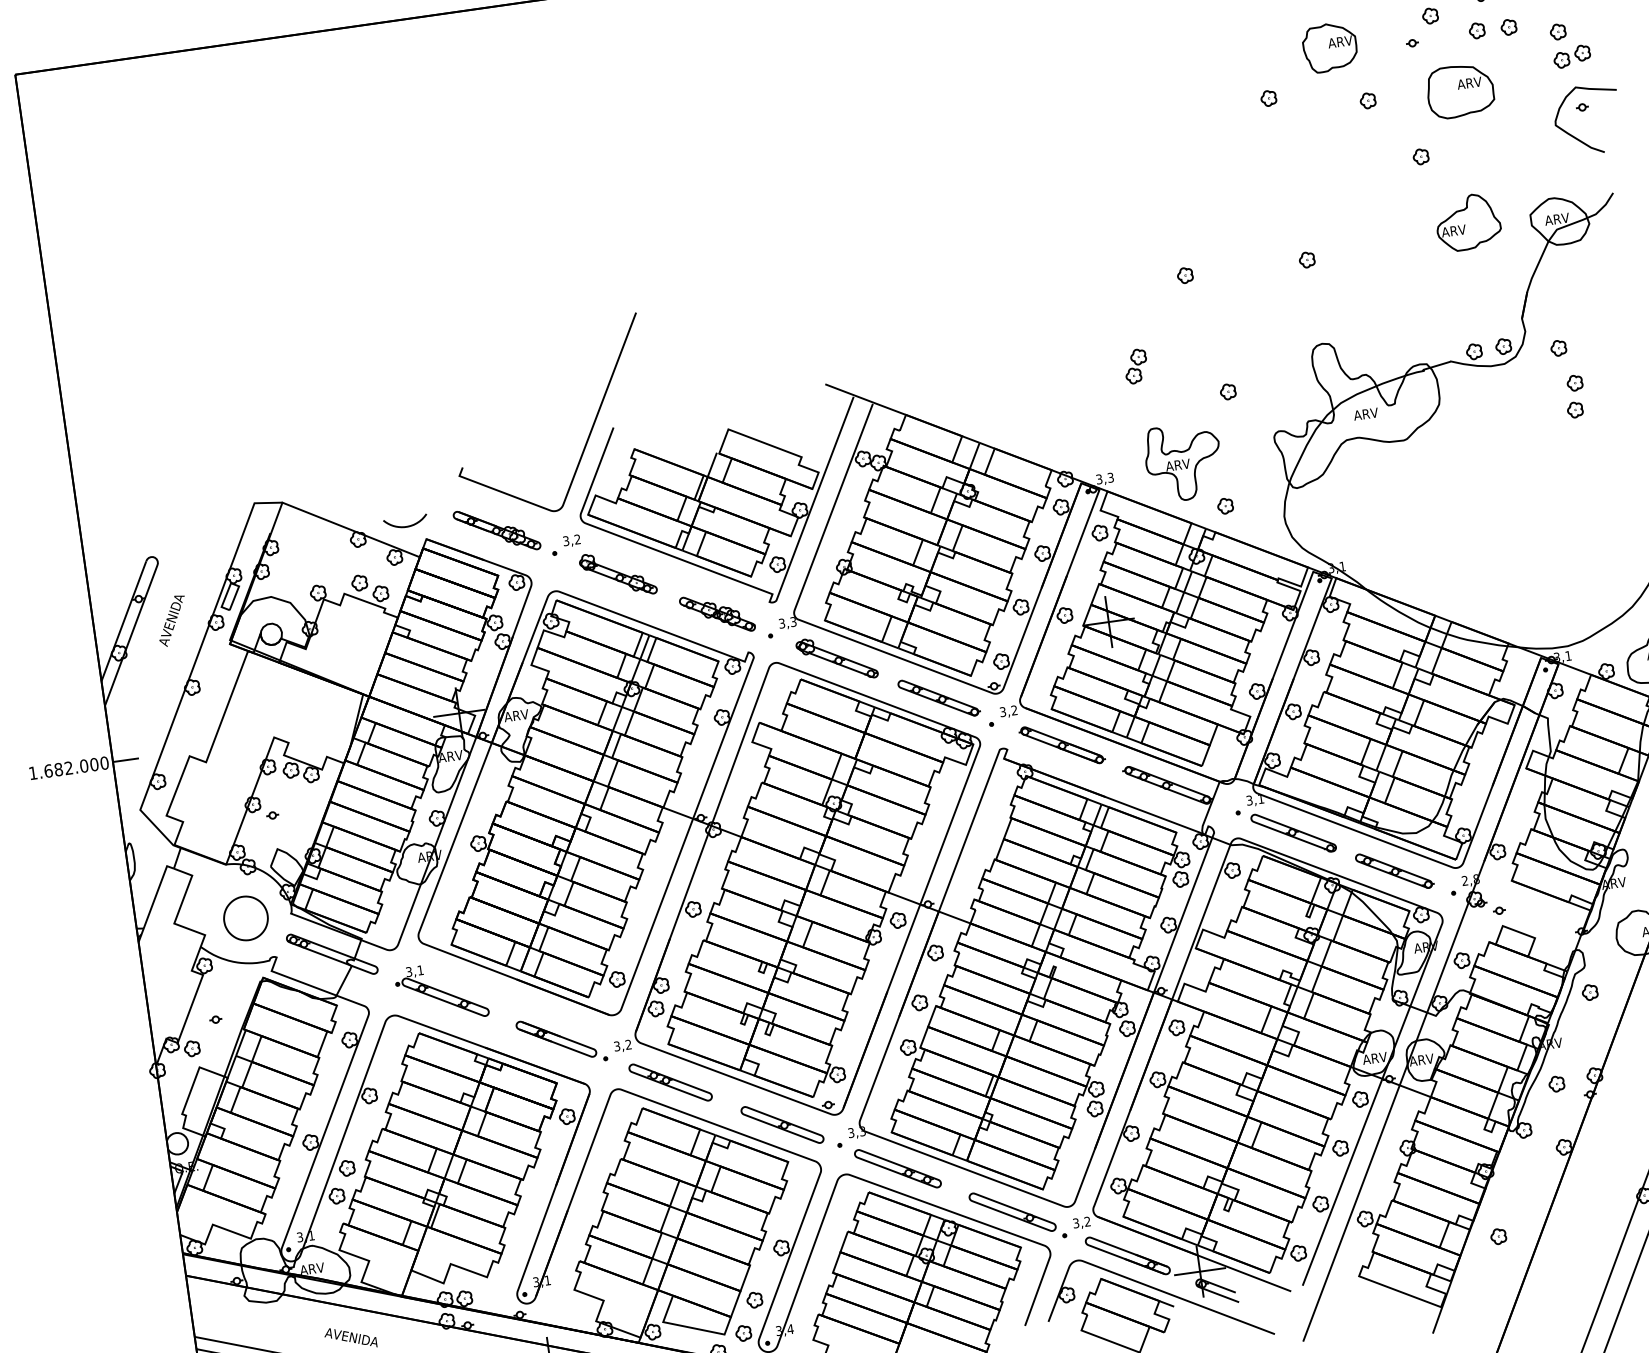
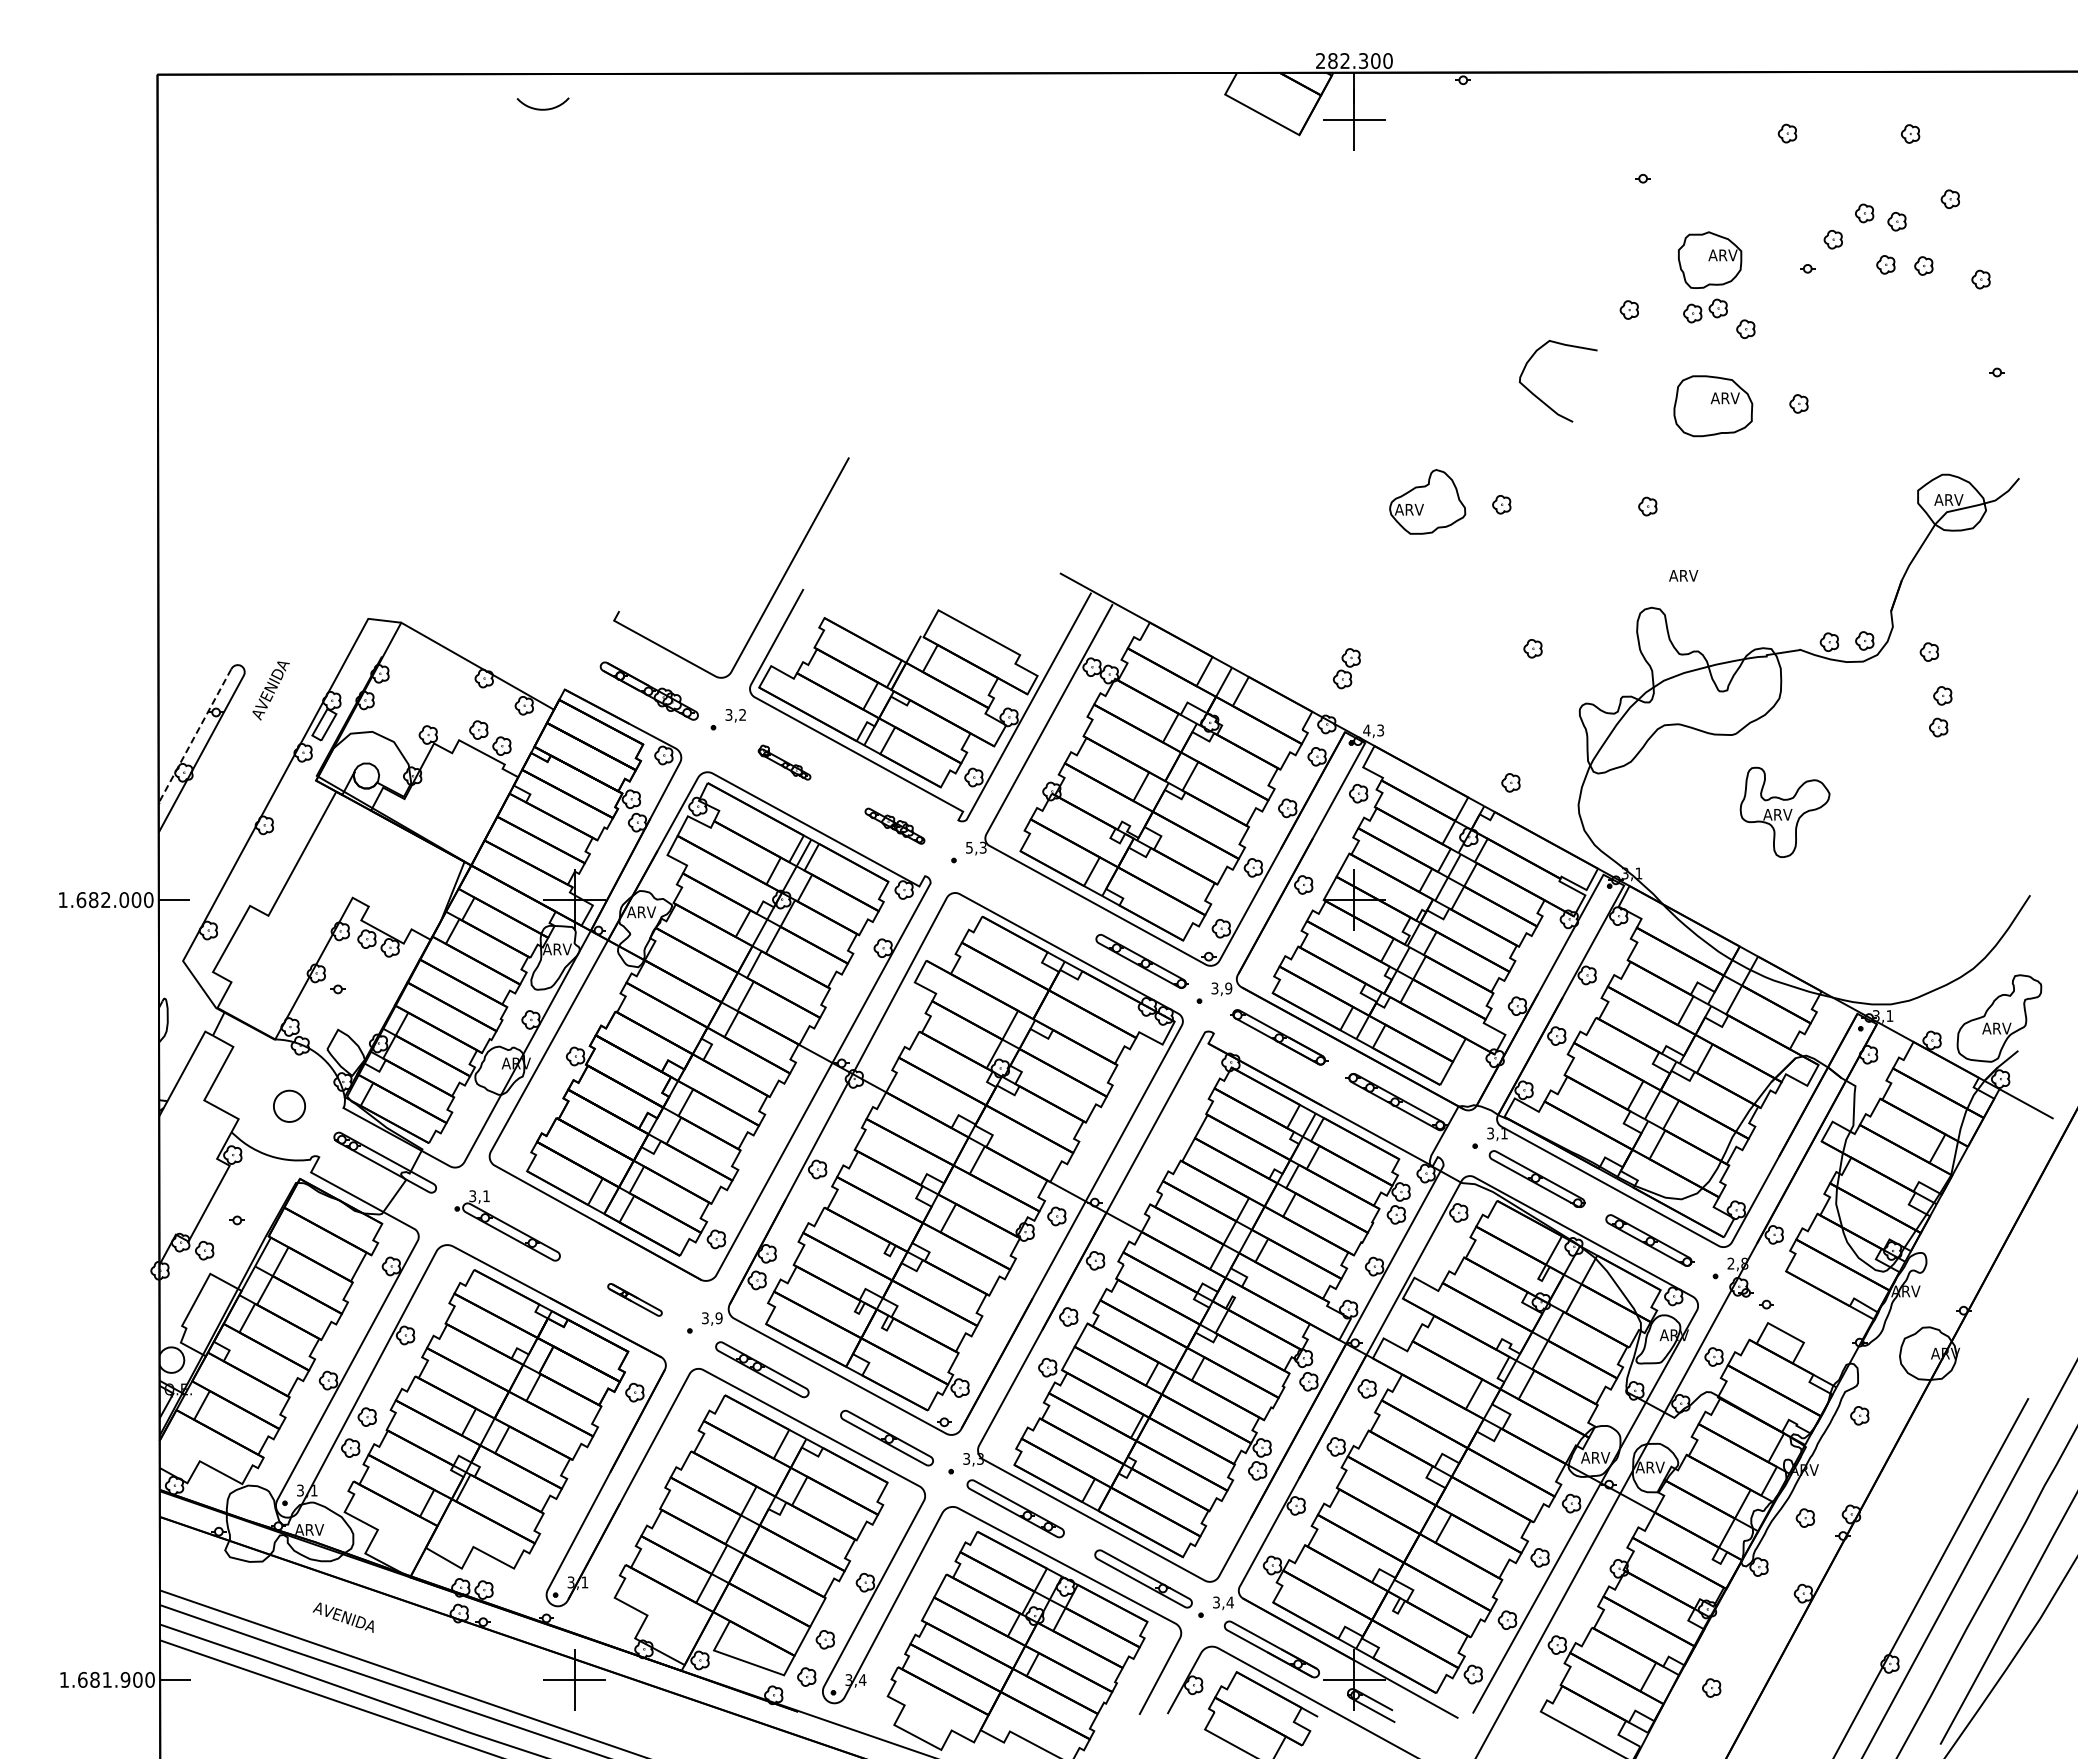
part: (1572, 56) -> (1705, 310), moved
part: (1460, 91) -> (1713, 406), moved
curve: (1574, 136) -> (1540, 398), moved
part: (1467, 222) -> (1427, 501), moved
part: (1135, 366) -> (1346, 668), moved
text: (1365, 413) -> (1683, 575), moved
part: (1183, 461) -> (1784, 811), moved
text: (1099, 479) -> (1366, 730), 3,3 -> 4,3
curve: (405, 525) -> (542, 108), moved
part: (618, 574) -> (784, 762), size x0.6
part: (717, 614) -> (894, 826), size x0.7
text: (171, 620) -> (270, 690), moved
line: (123, 621) -> (194, 736), solid -> dashed
text: (781, 622) -> (969, 846), 3,3 -> 5,3
part: (836, 659) -> (1027, 898), removed
text: (1014, 710) -> (1228, 988), 3,2 -> 3,9
part: (245, 918) -> (289, 1106), size x0.6
part: (555, 1039) -> (634, 1299), size x0.6
text: (628, 1045) -> (718, 1318), 3,2 -> 3,9
text: (1086, 1221) -> (1229, 1602), 3,2 -> 3,4

